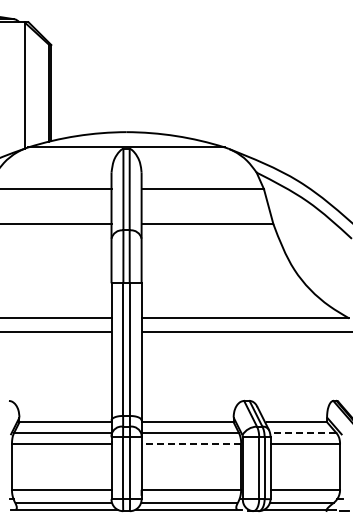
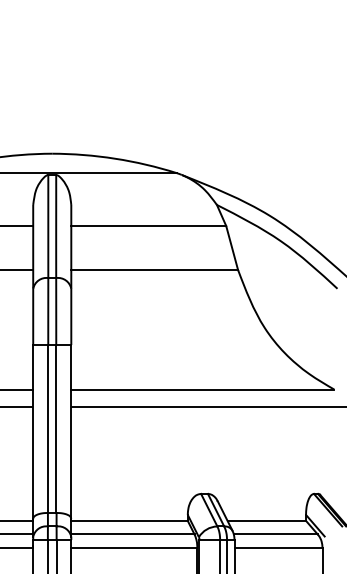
line: (302, 432) -> (274, 533), dashed -> solid
line: (191, 443) -> (134, 547), dashed -> solid

